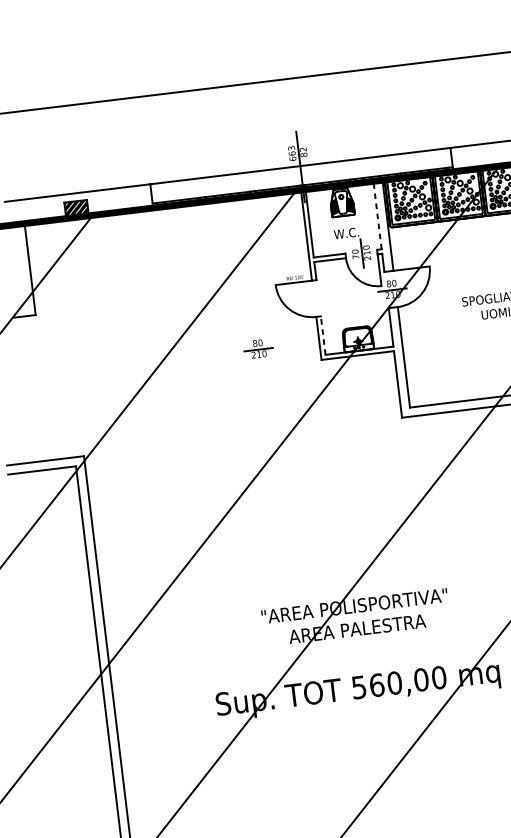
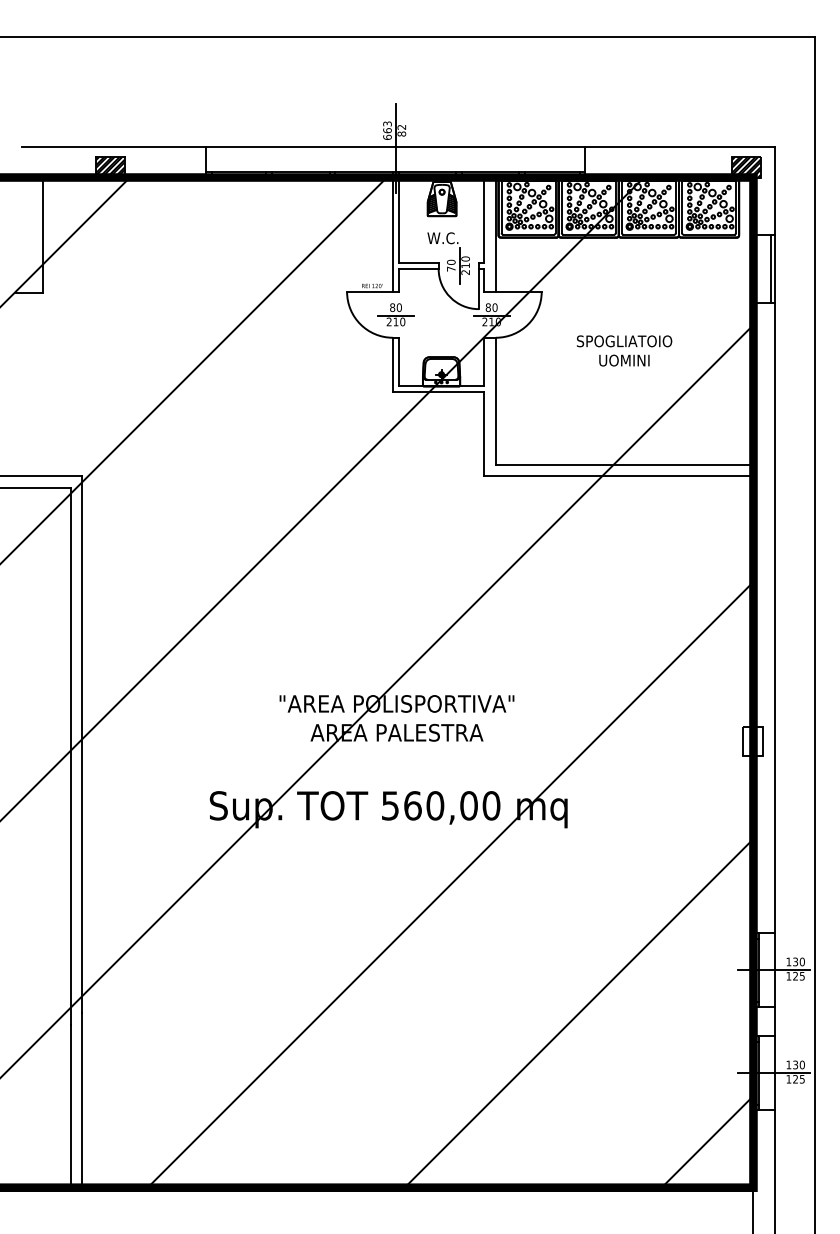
line: (377, 215) -> (484, 220), dashed -> solid
line: (323, 335) -> (398, 361), dashed -> solid
part: (258, 348) -> (395, 314), moved

